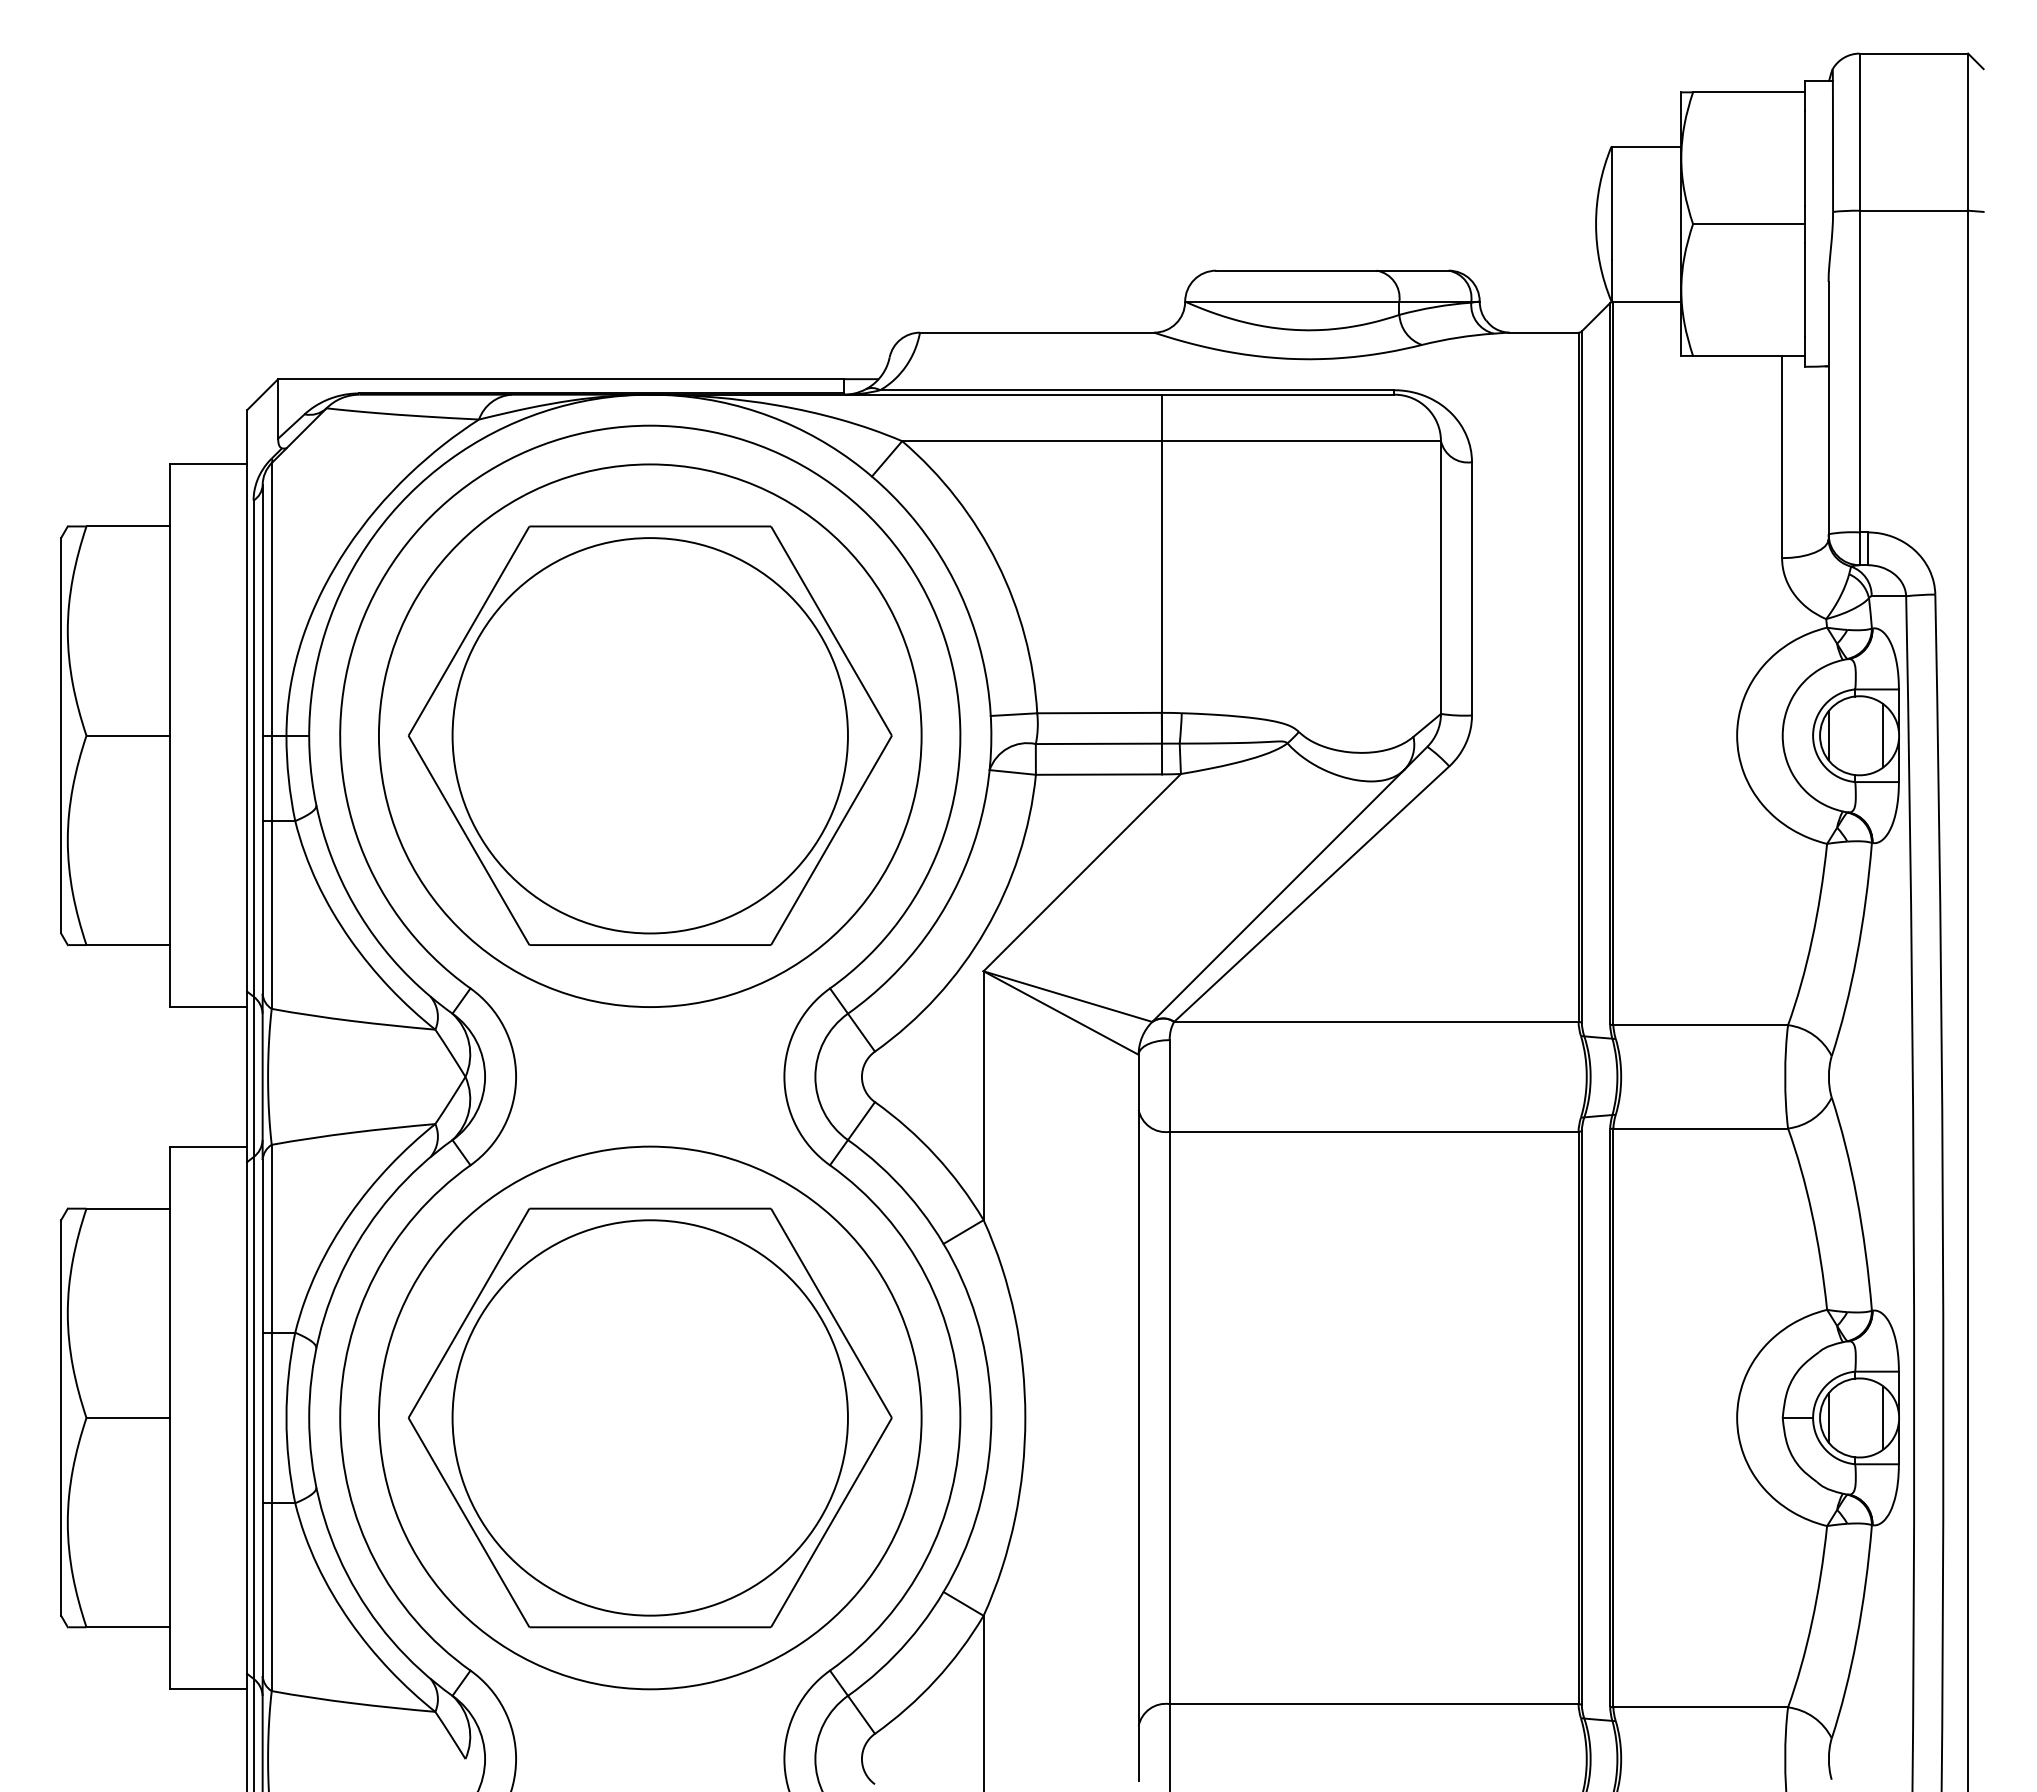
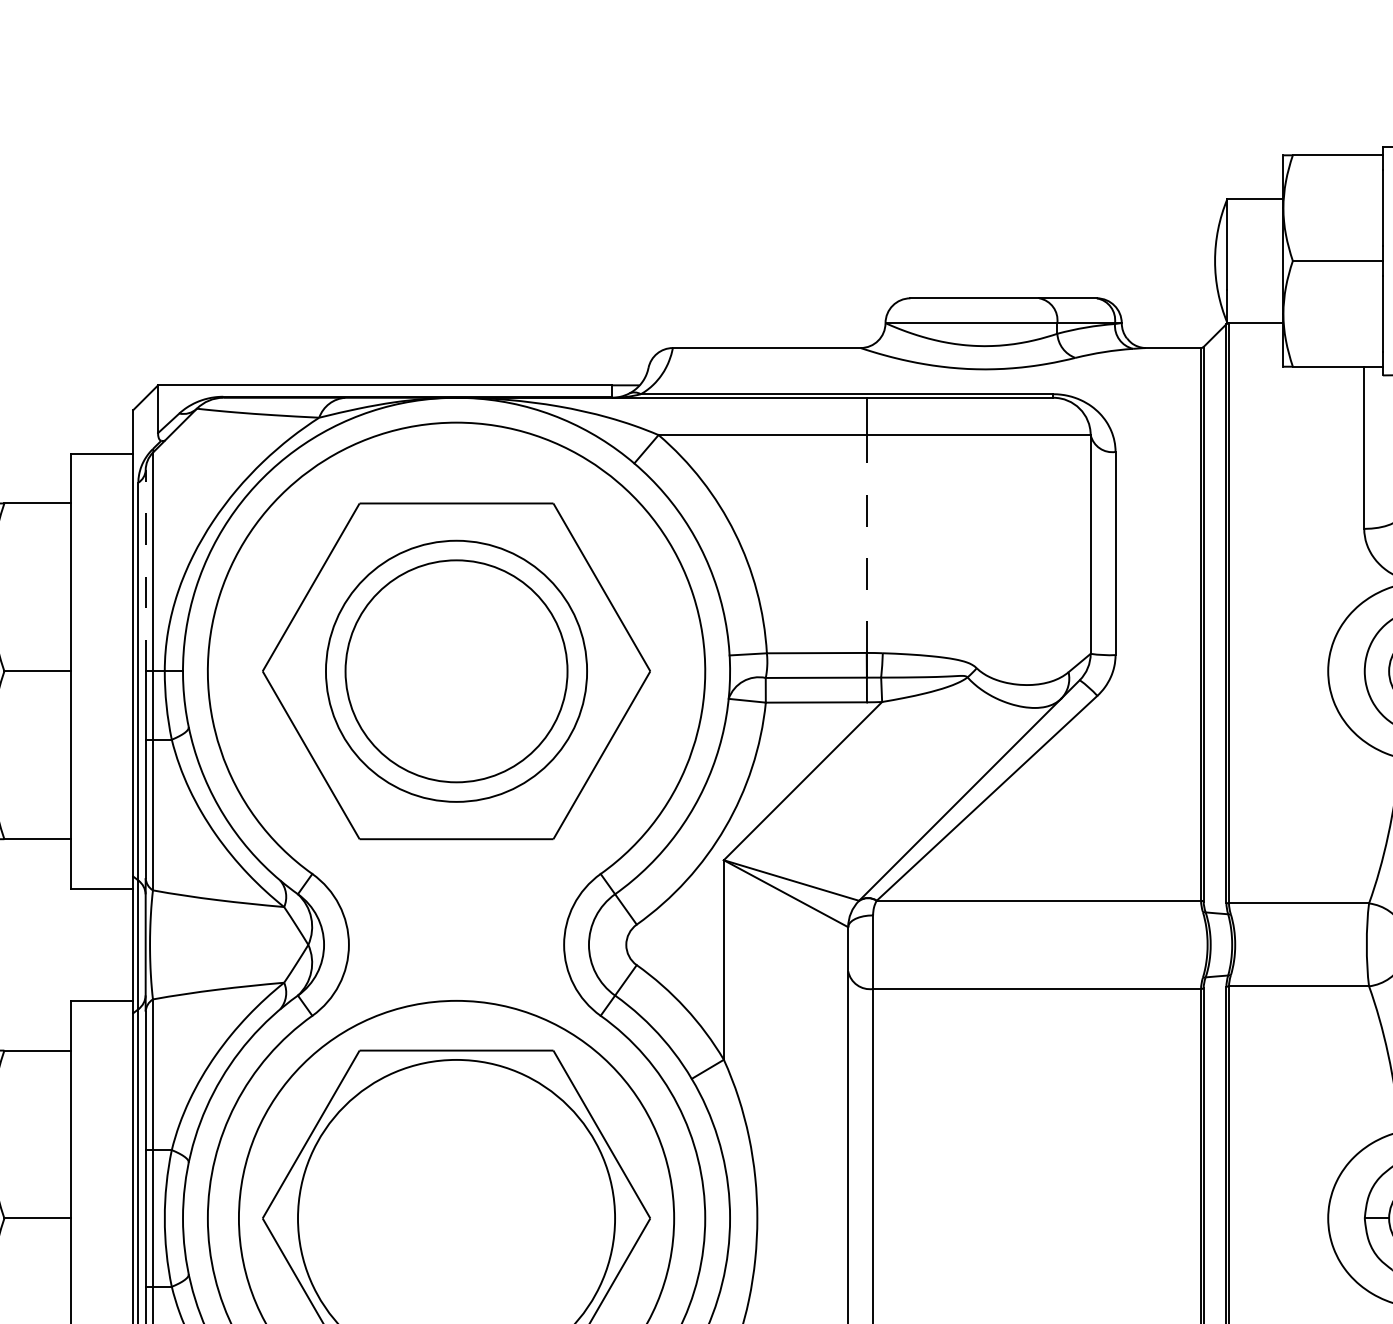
line: (1161, 577) -> (866, 544), solid -> dashed
line: (262, 609) -> (145, 570), solid -> dashed
circle: (649, 735) -> (455, 671), size x0.6
circle: (649, 735) -> (455, 671), size x0.7

